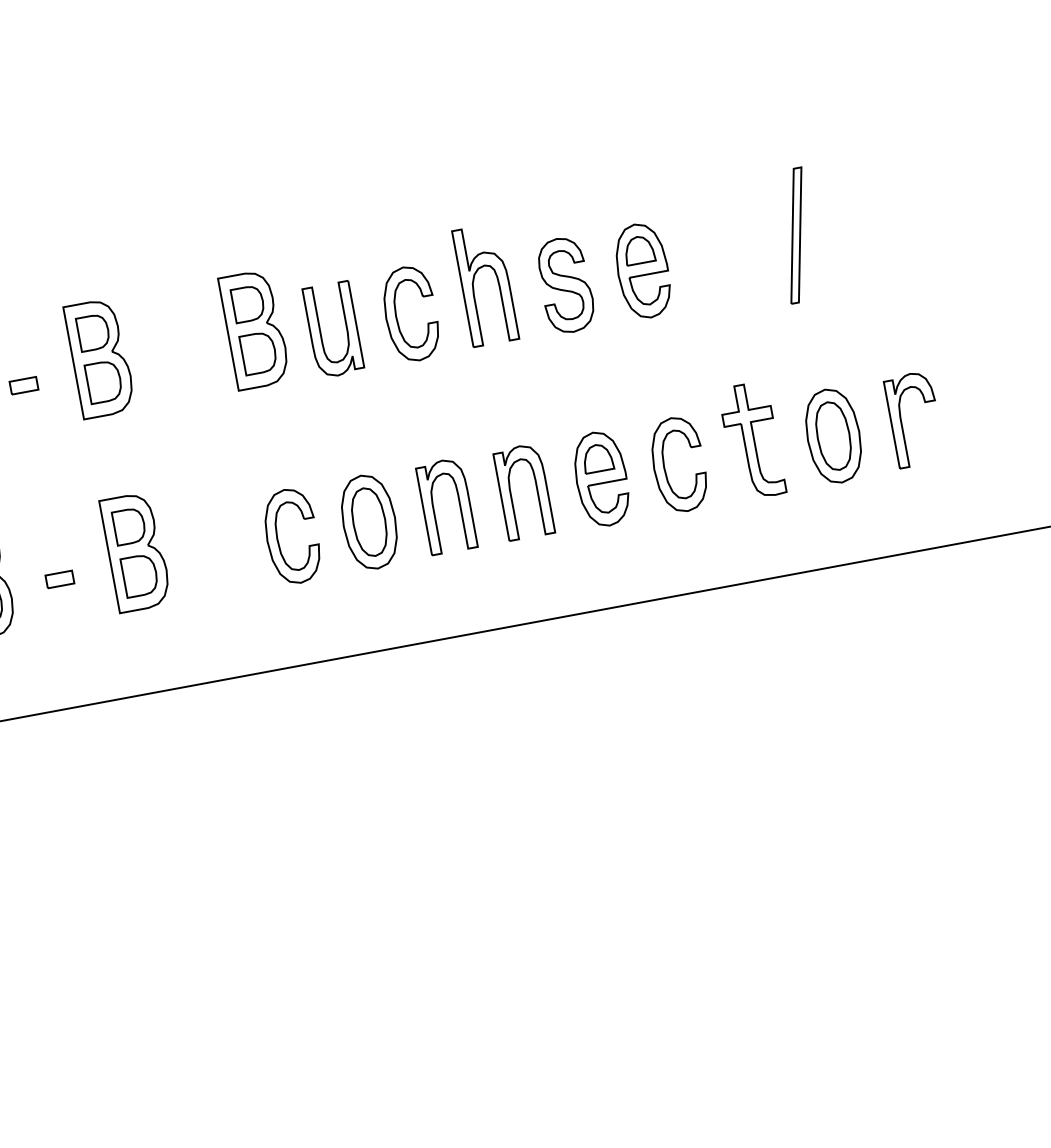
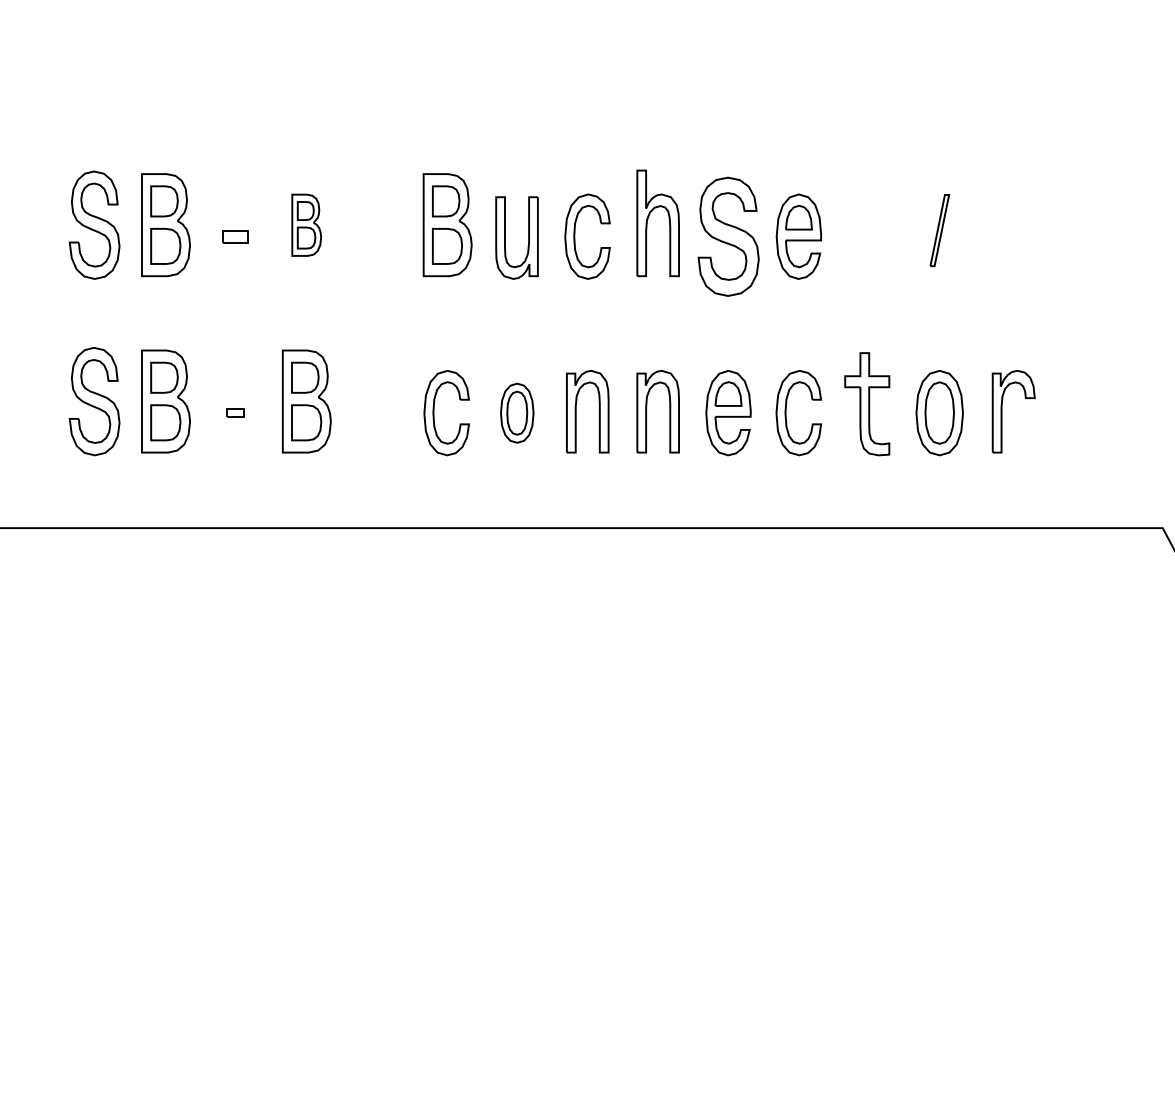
part: (796, 235) -> (939, 230), size x0.6
part: (565, 285) -> (728, 236), size x1.4
part: (99, 358) -> (306, 225), size x0.6
part: (369, 522) -> (517, 413), size x0.7
part: (59, 578) -> (235, 412), size x0.7

